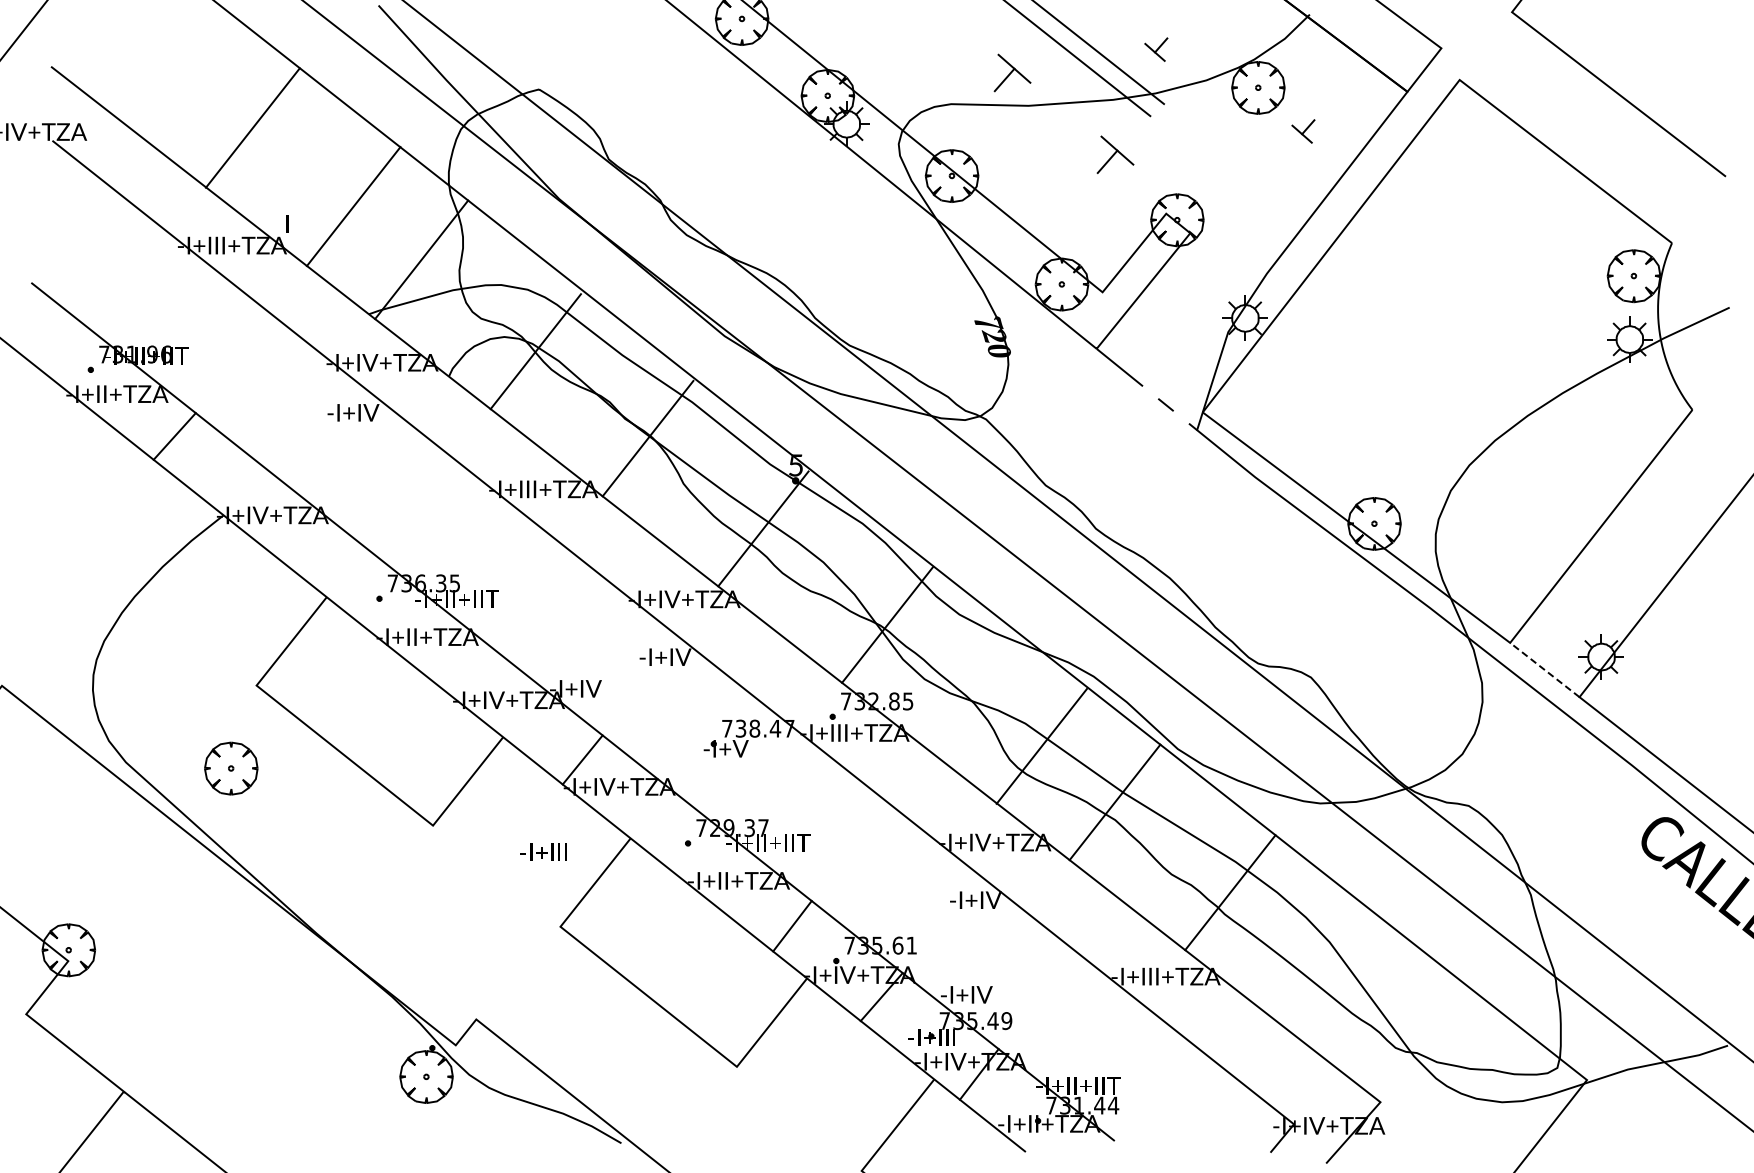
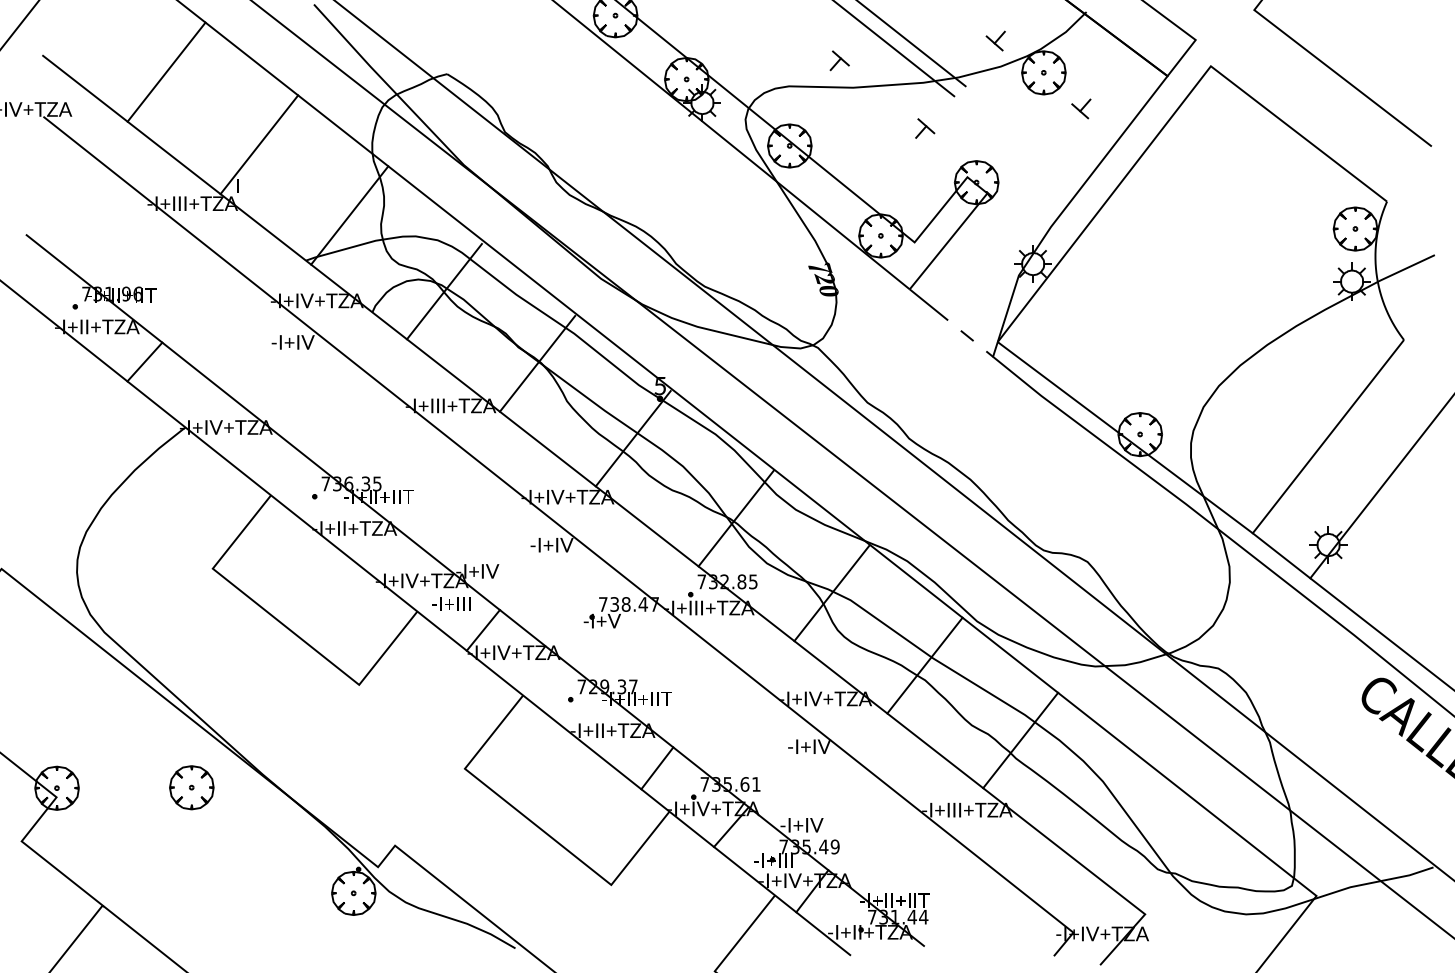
part: (1156, 49) -> (995, 41), moved
part: (1012, 73) -> (839, 60), size x0.62
line: (252, 127) -> (166, 71), moved
part: (1115, 154) -> (925, 128), size x0.62
line: (353, 206) -> (259, 144), moved
line: (1544, 669) -> (1281, 555), dashed -> solid
line: (1041, 745) -> (831, 592), moved
part: (231, 768) -> (191, 787), moved
text: (543, 851) -> (450, 603), moved

